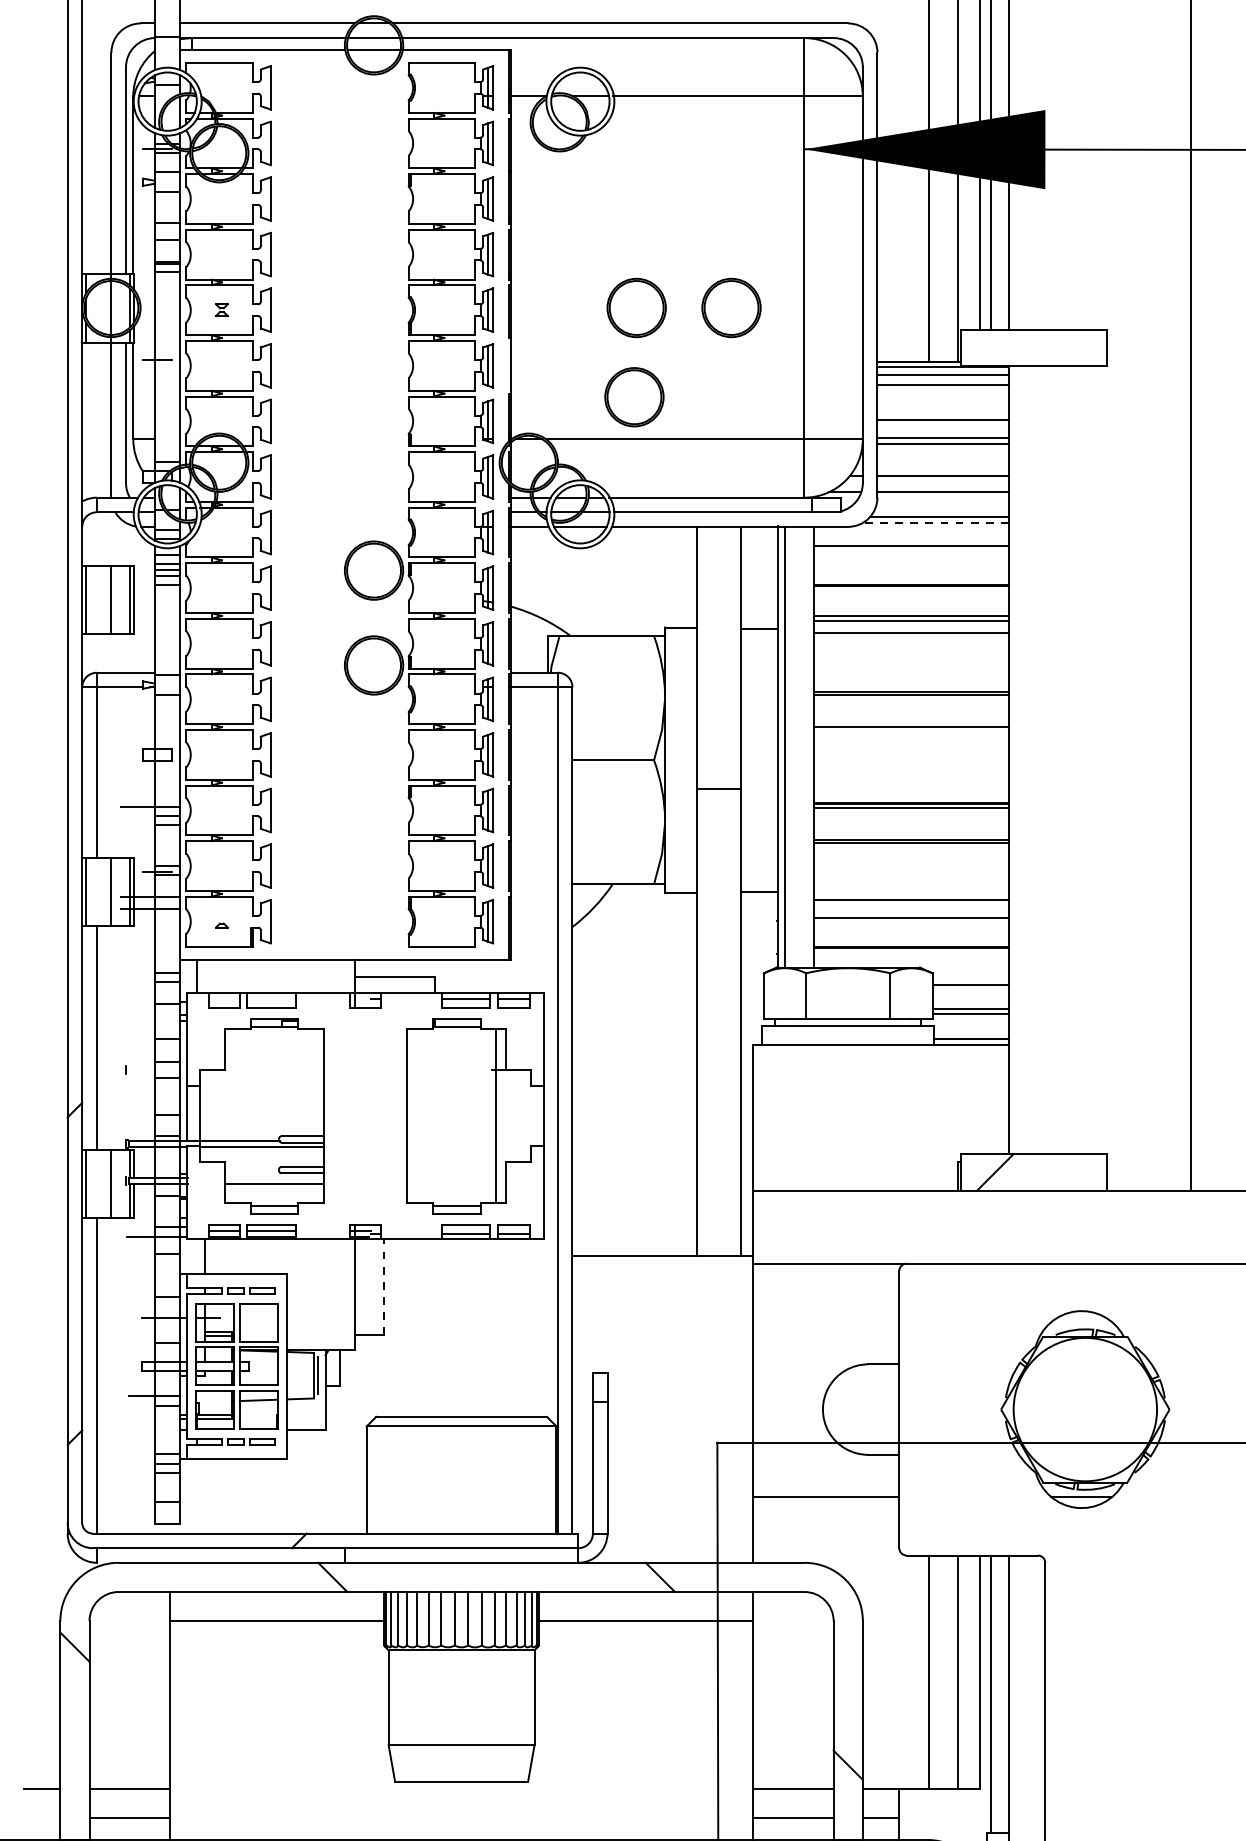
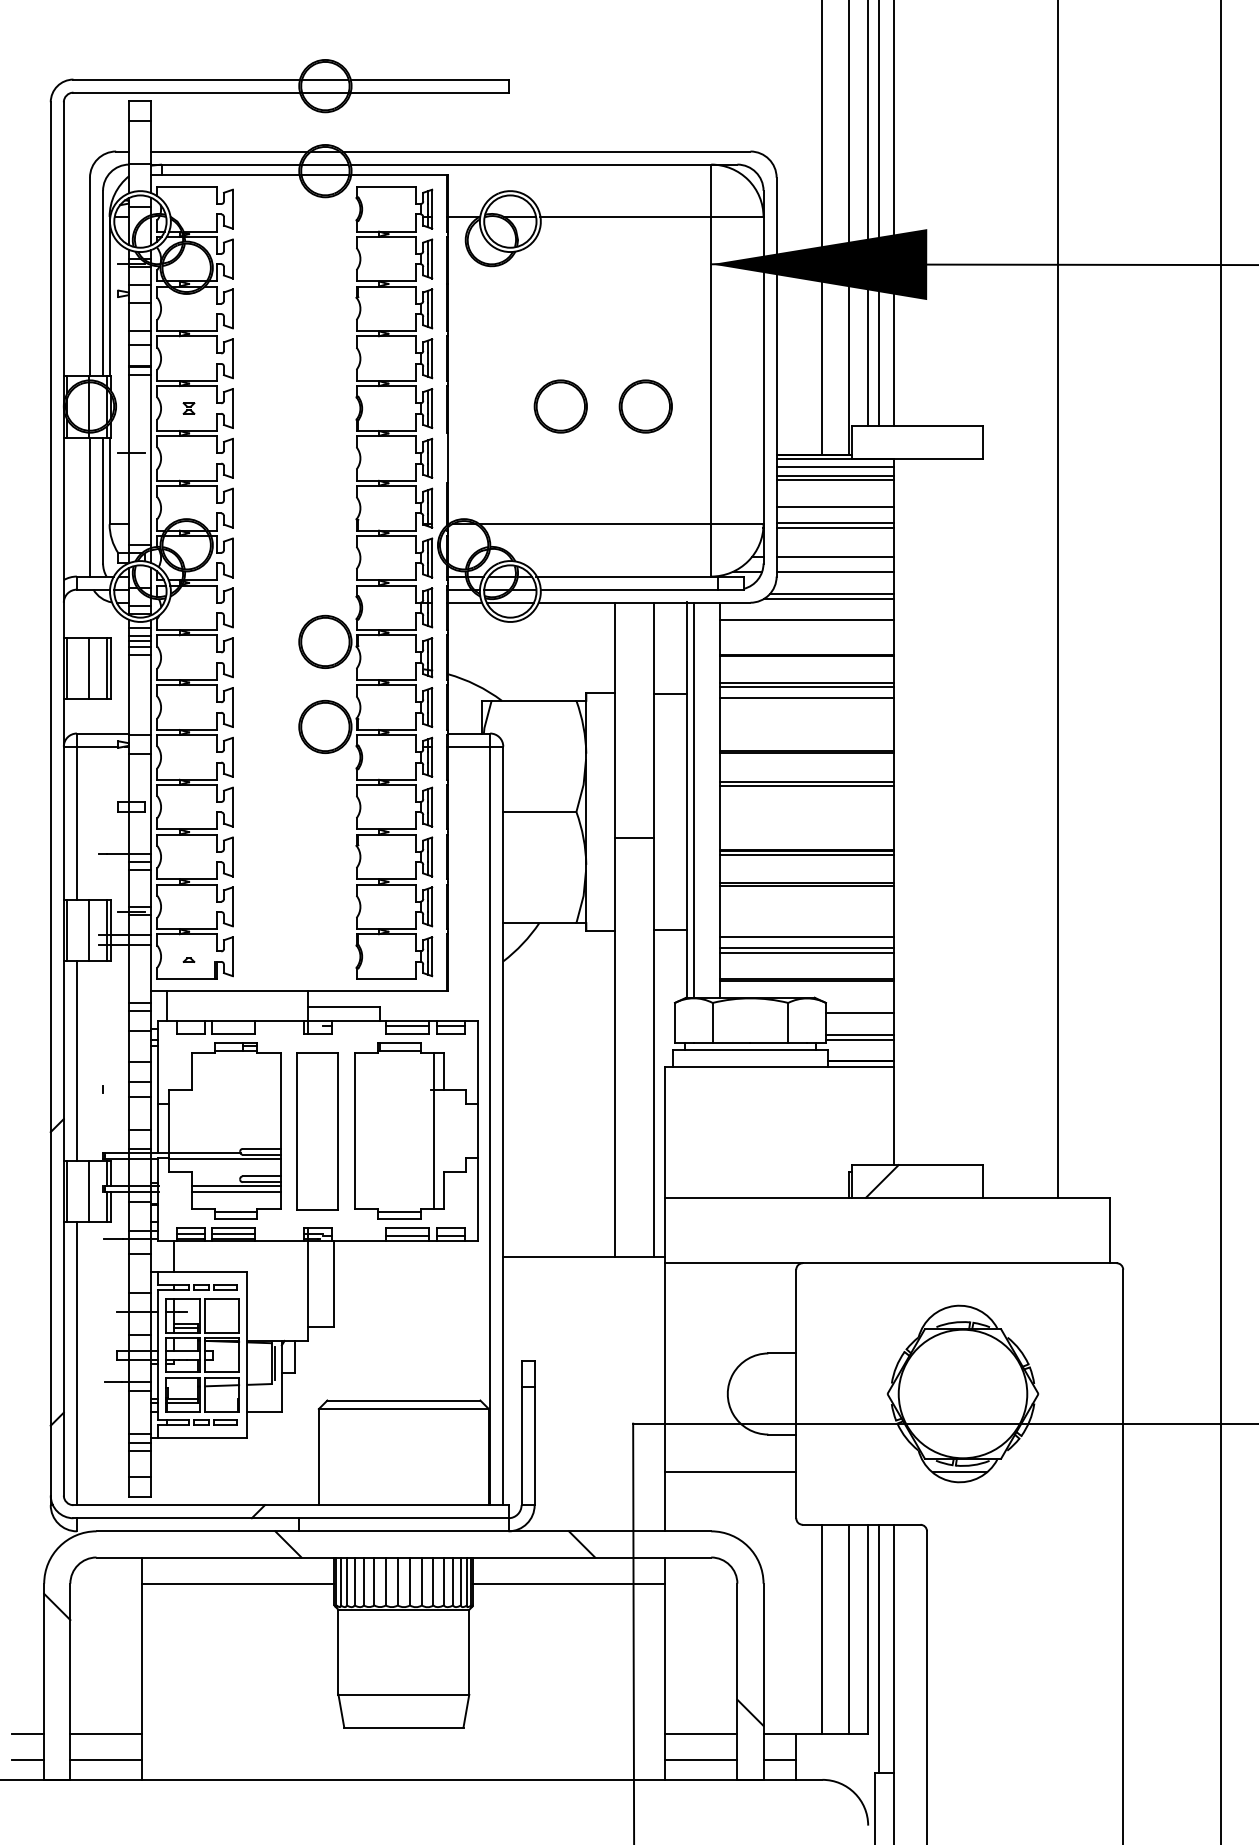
line: (943, 390) -> (835, 480), added
part: (634, 397) -> (558, 486), removed
line: (935, 523) -> (828, 599), dashed -> solid
line: (910, 730) -> (806, 785), added
line: (910, 912) -> (806, 948), added
part: (365, 1116) -> (317, 1131), added
line: (273, 1178) -> (235, 1186), added
line: (384, 1287) -> (334, 1284), dashed -> solid
line: (41, 1818) -> (27, 1760), added

